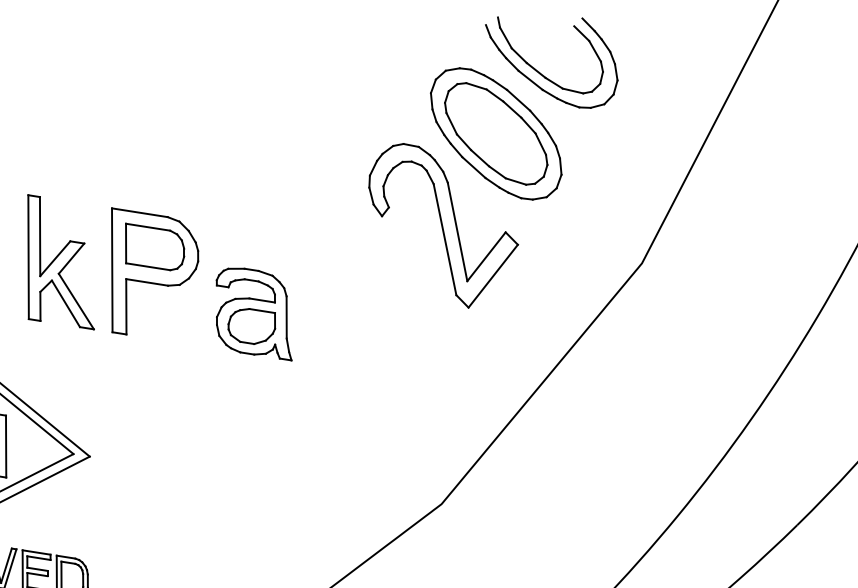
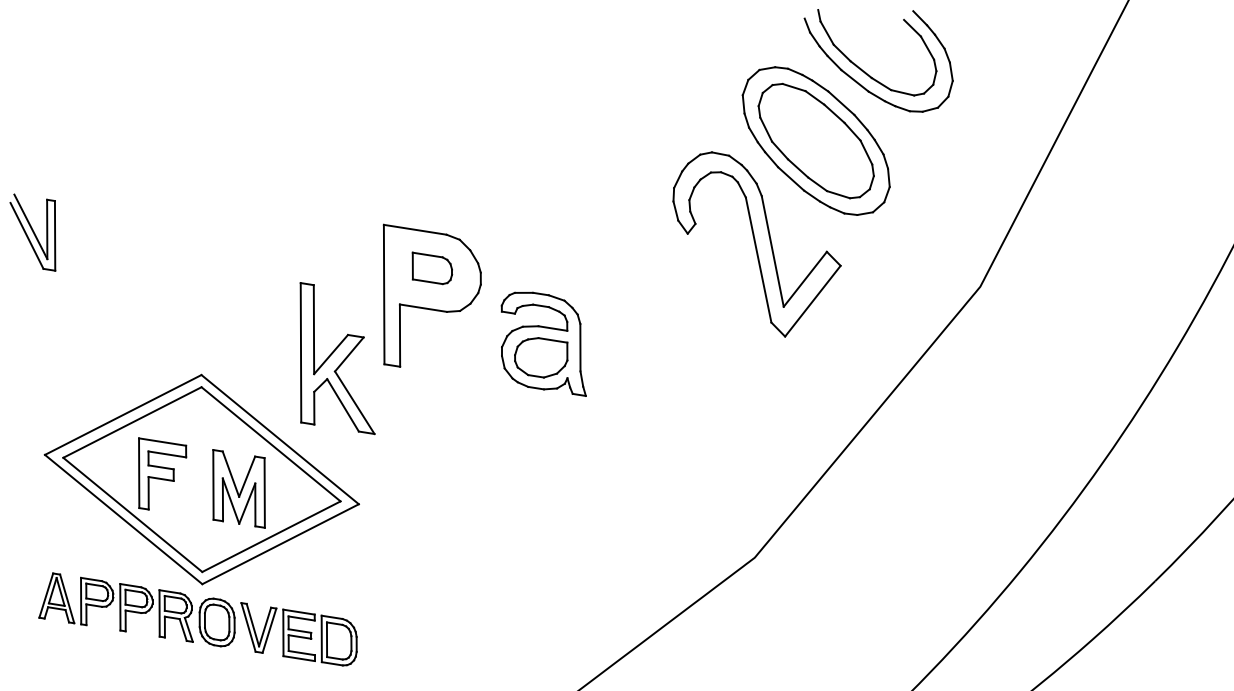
part: (155, 247) -> (432, 268), size x0.6
part: (61, 262) -> (337, 358), moved

